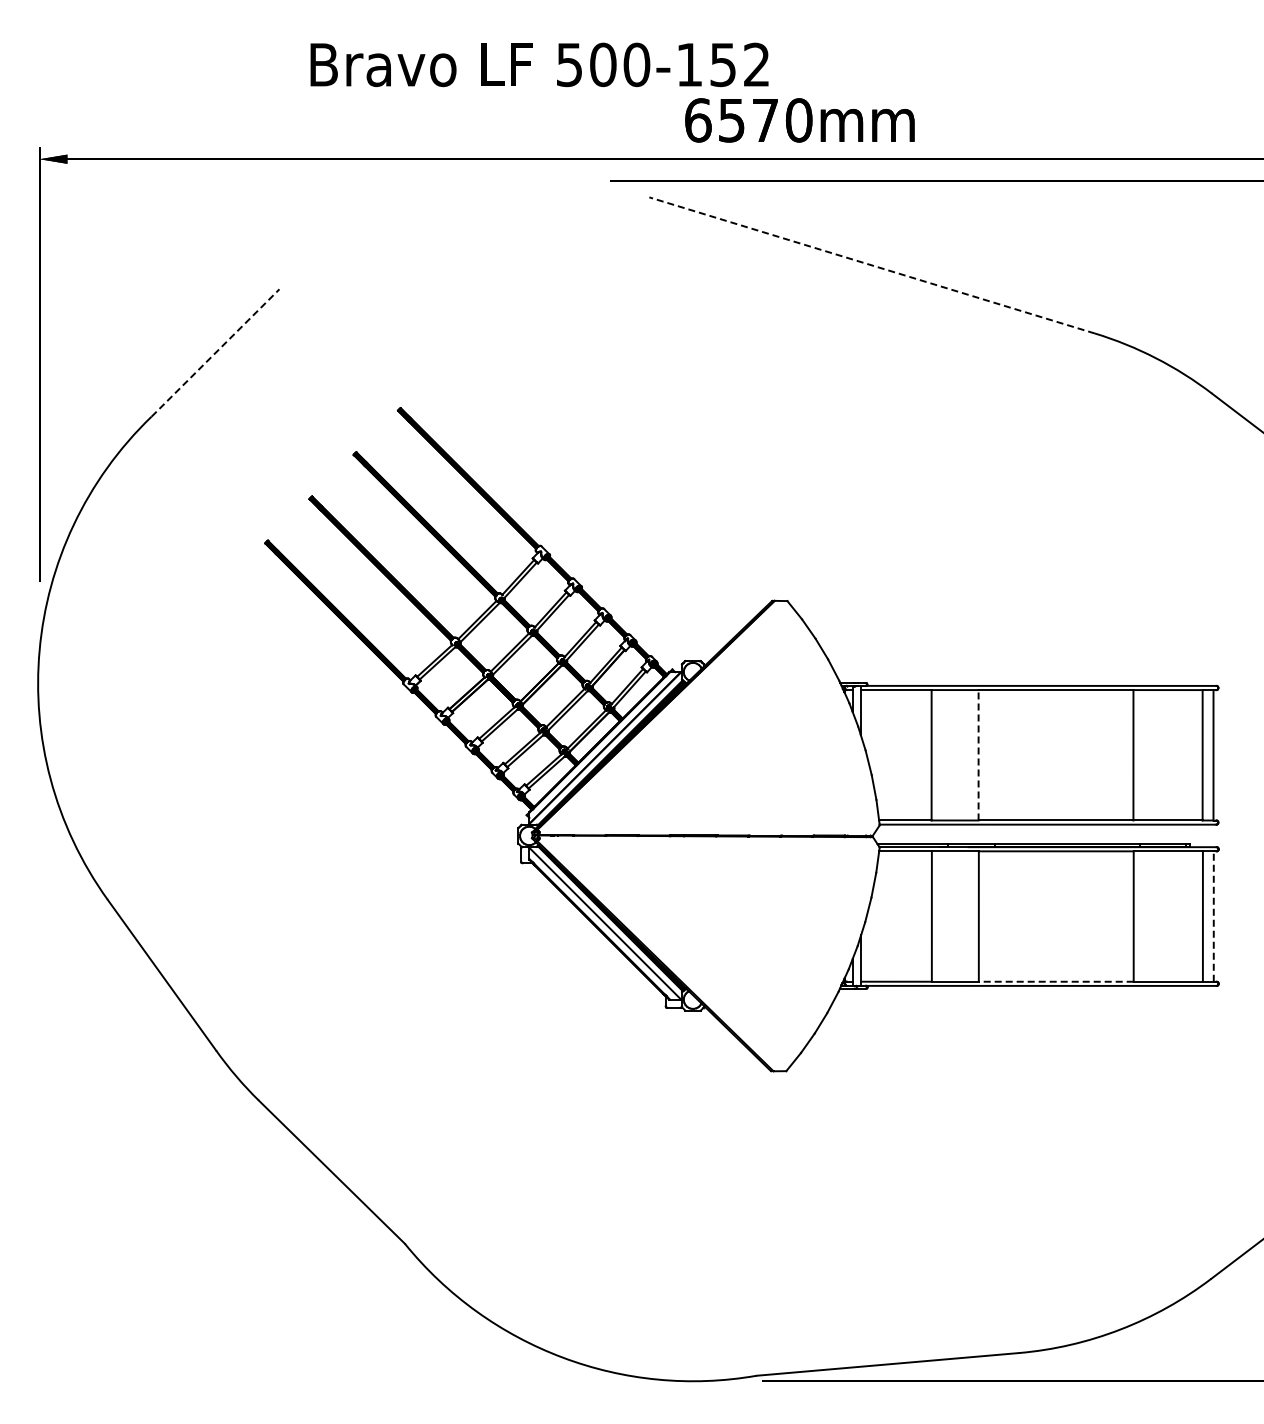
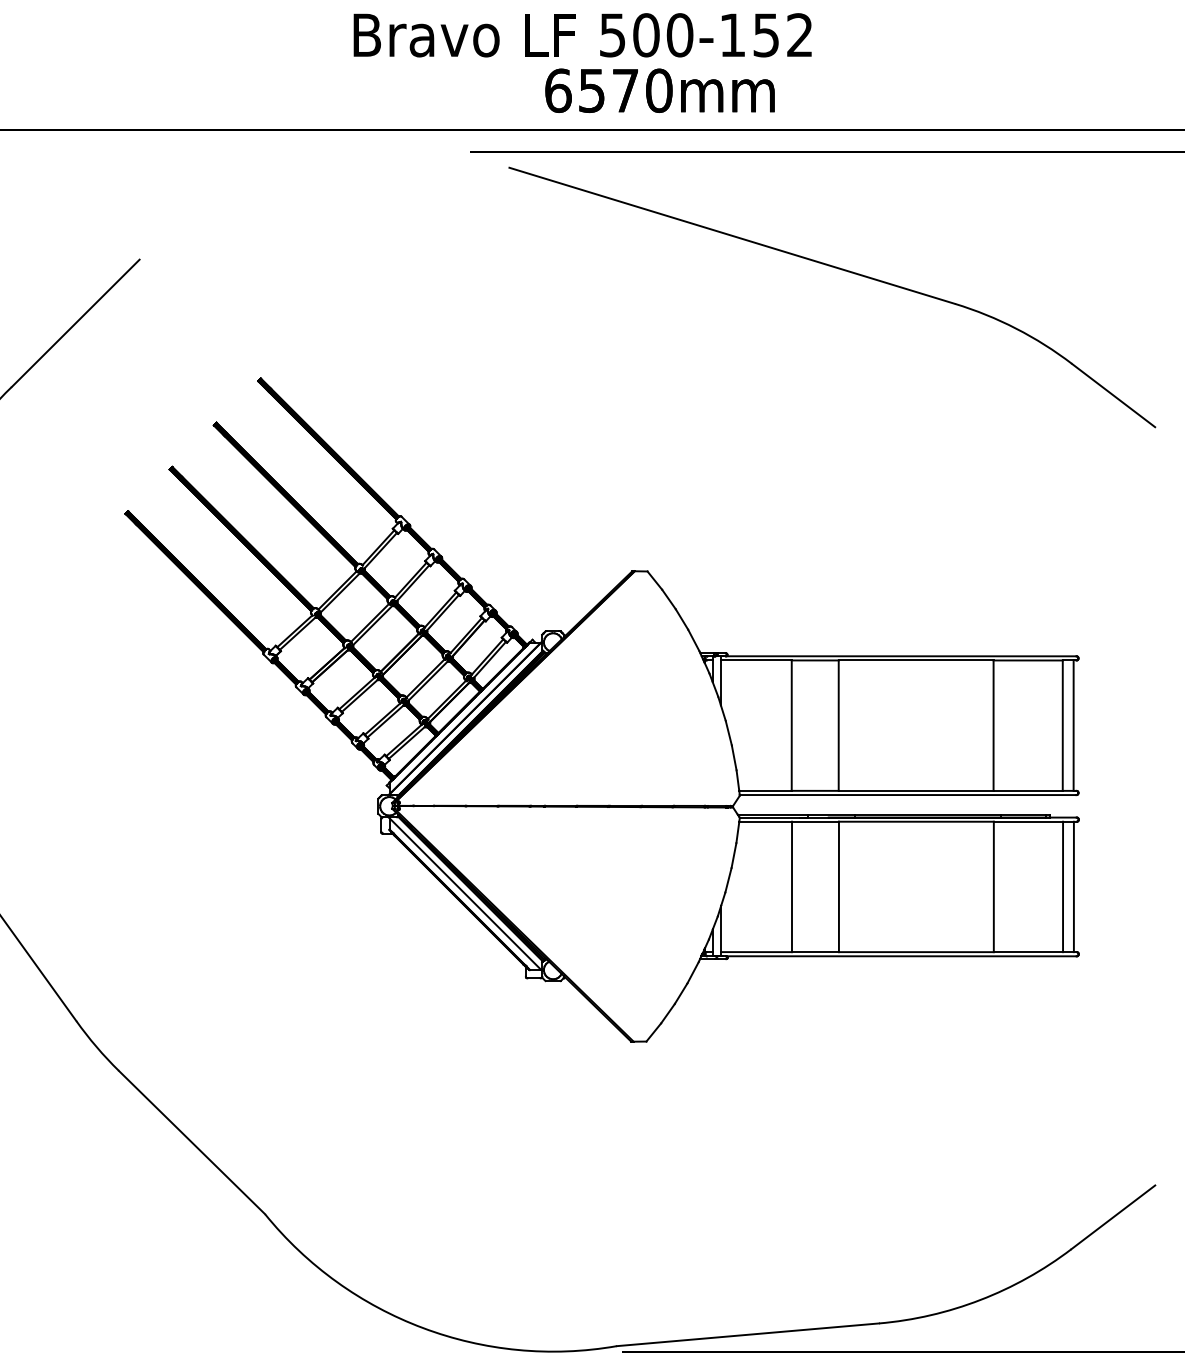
text: (539, 64) -> (582, 34), moved
line: (872, 265) -> (732, 235), dashed -> solid
line: (215, 352) -> (75, 322), dashed -> solid
line: (978, 754) -> (838, 724), dashed -> solid
line: (1213, 916) -> (1073, 886), dashed -> solid
line: (1055, 981) -> (915, 951), dashed -> solid

